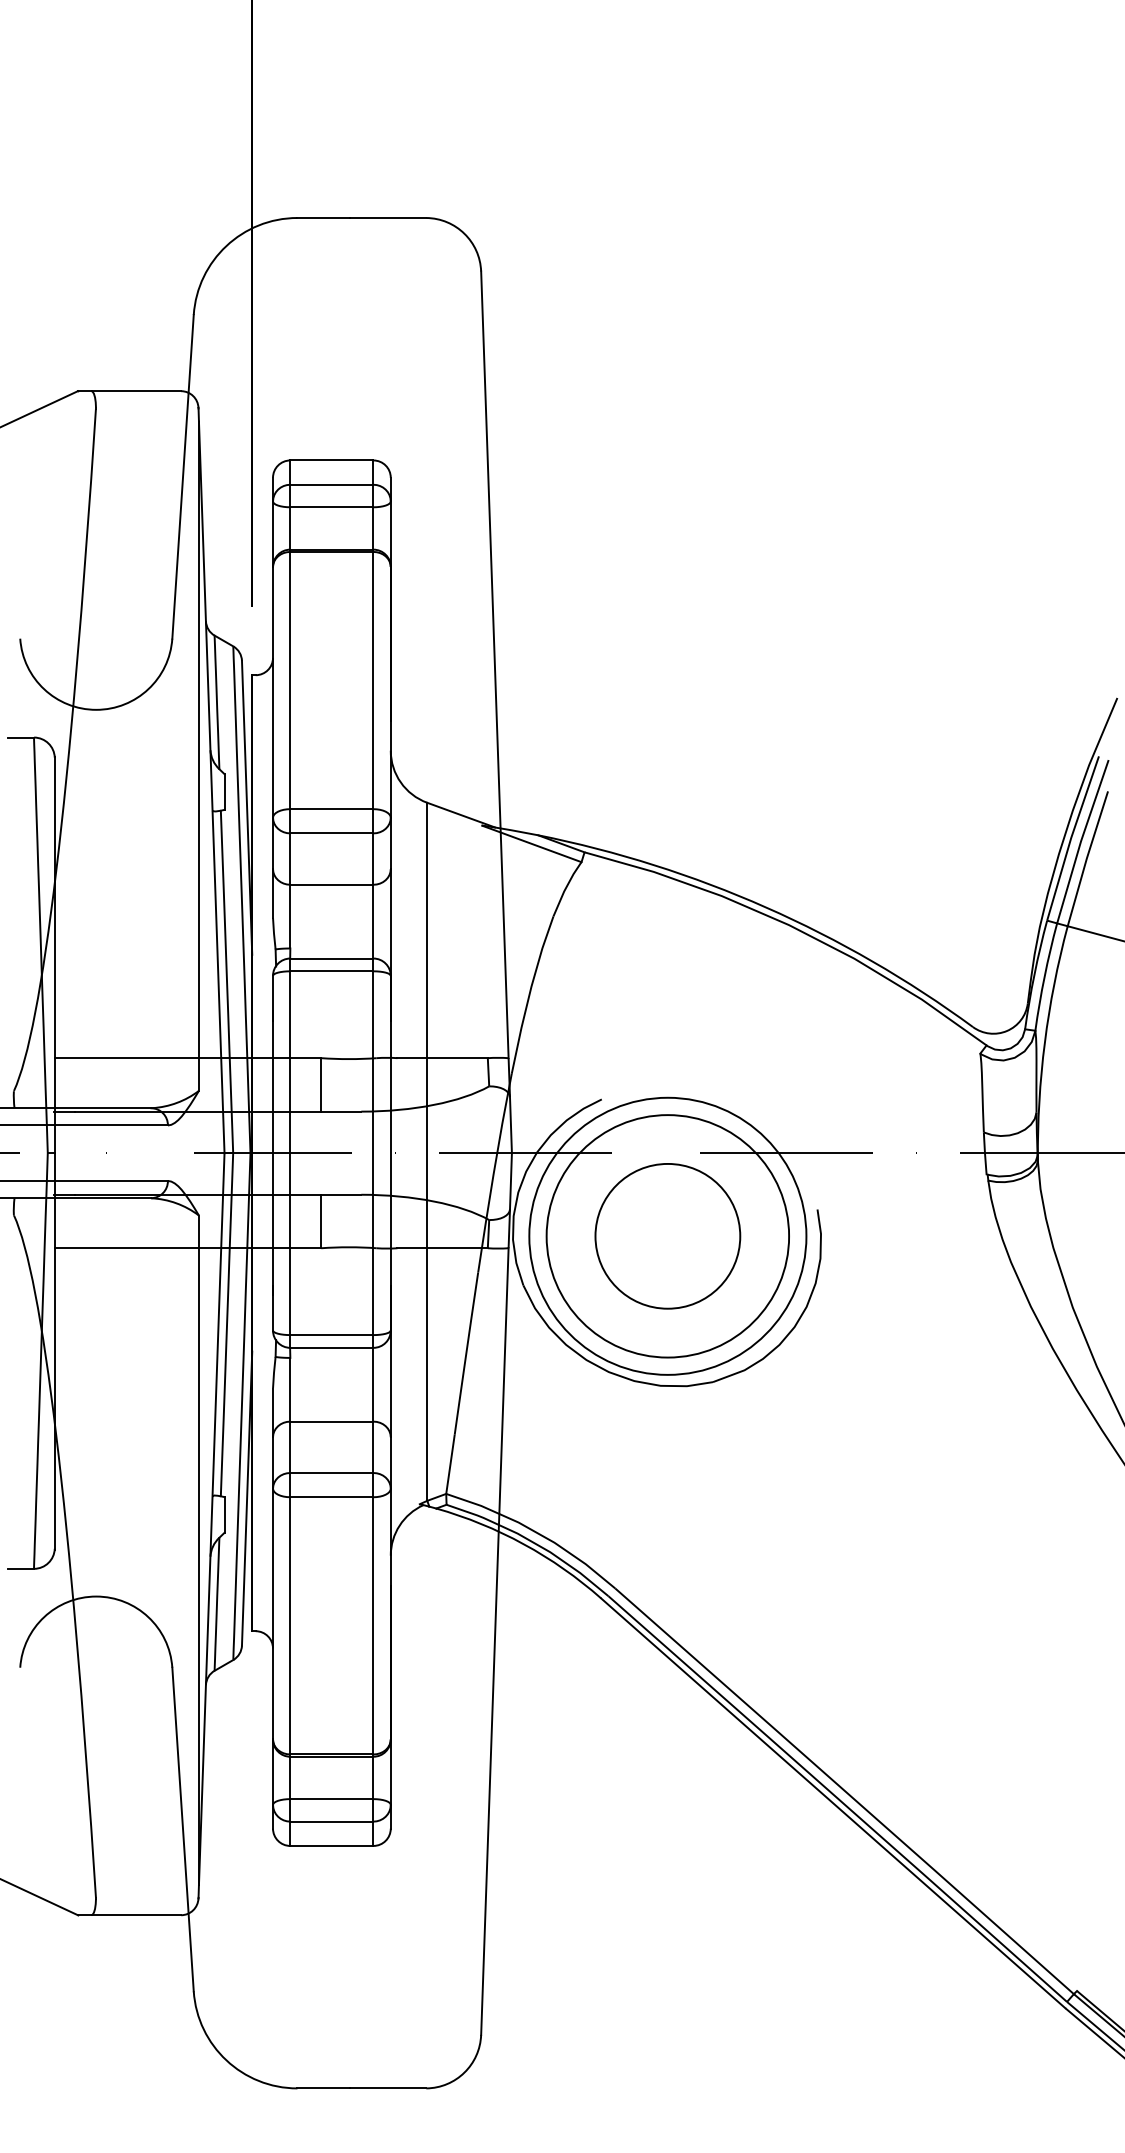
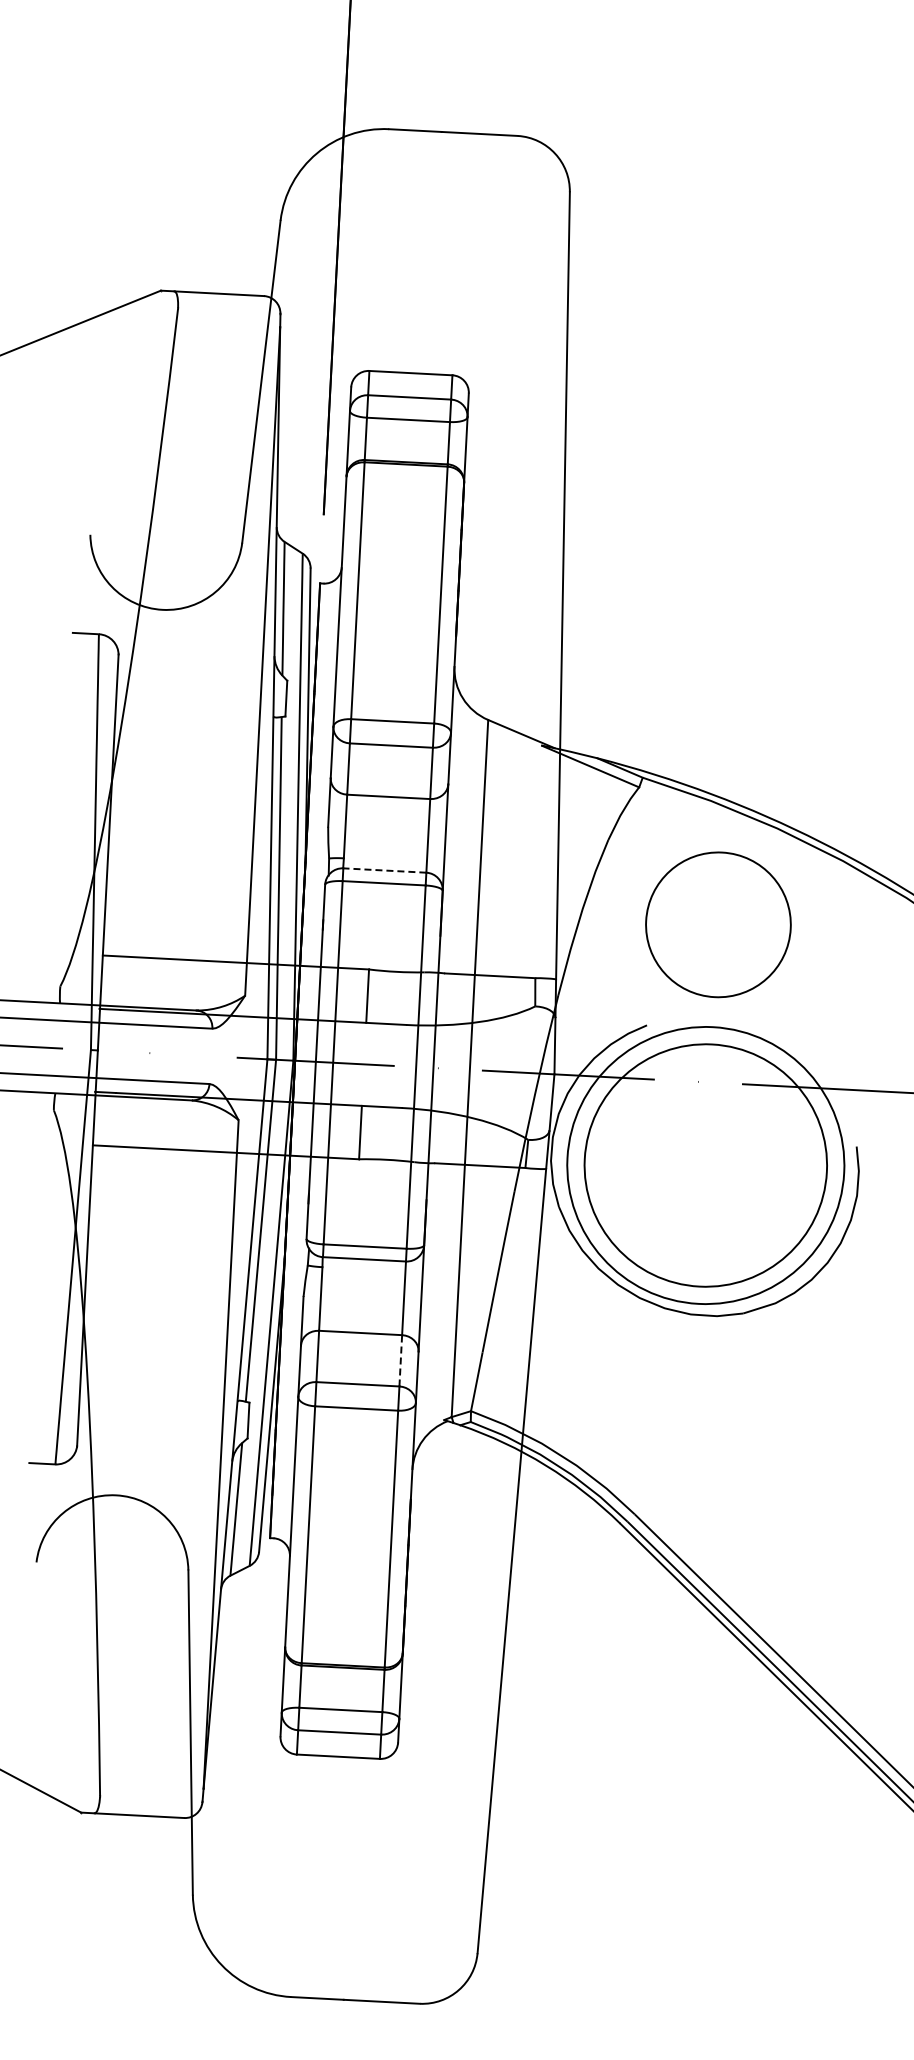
line: (331, 958) -> (384, 870), solid -> dashed
circle: (667, 1236) -> (718, 925), moved
line: (373, 1447) -> (400, 1361), solid -> dashed

